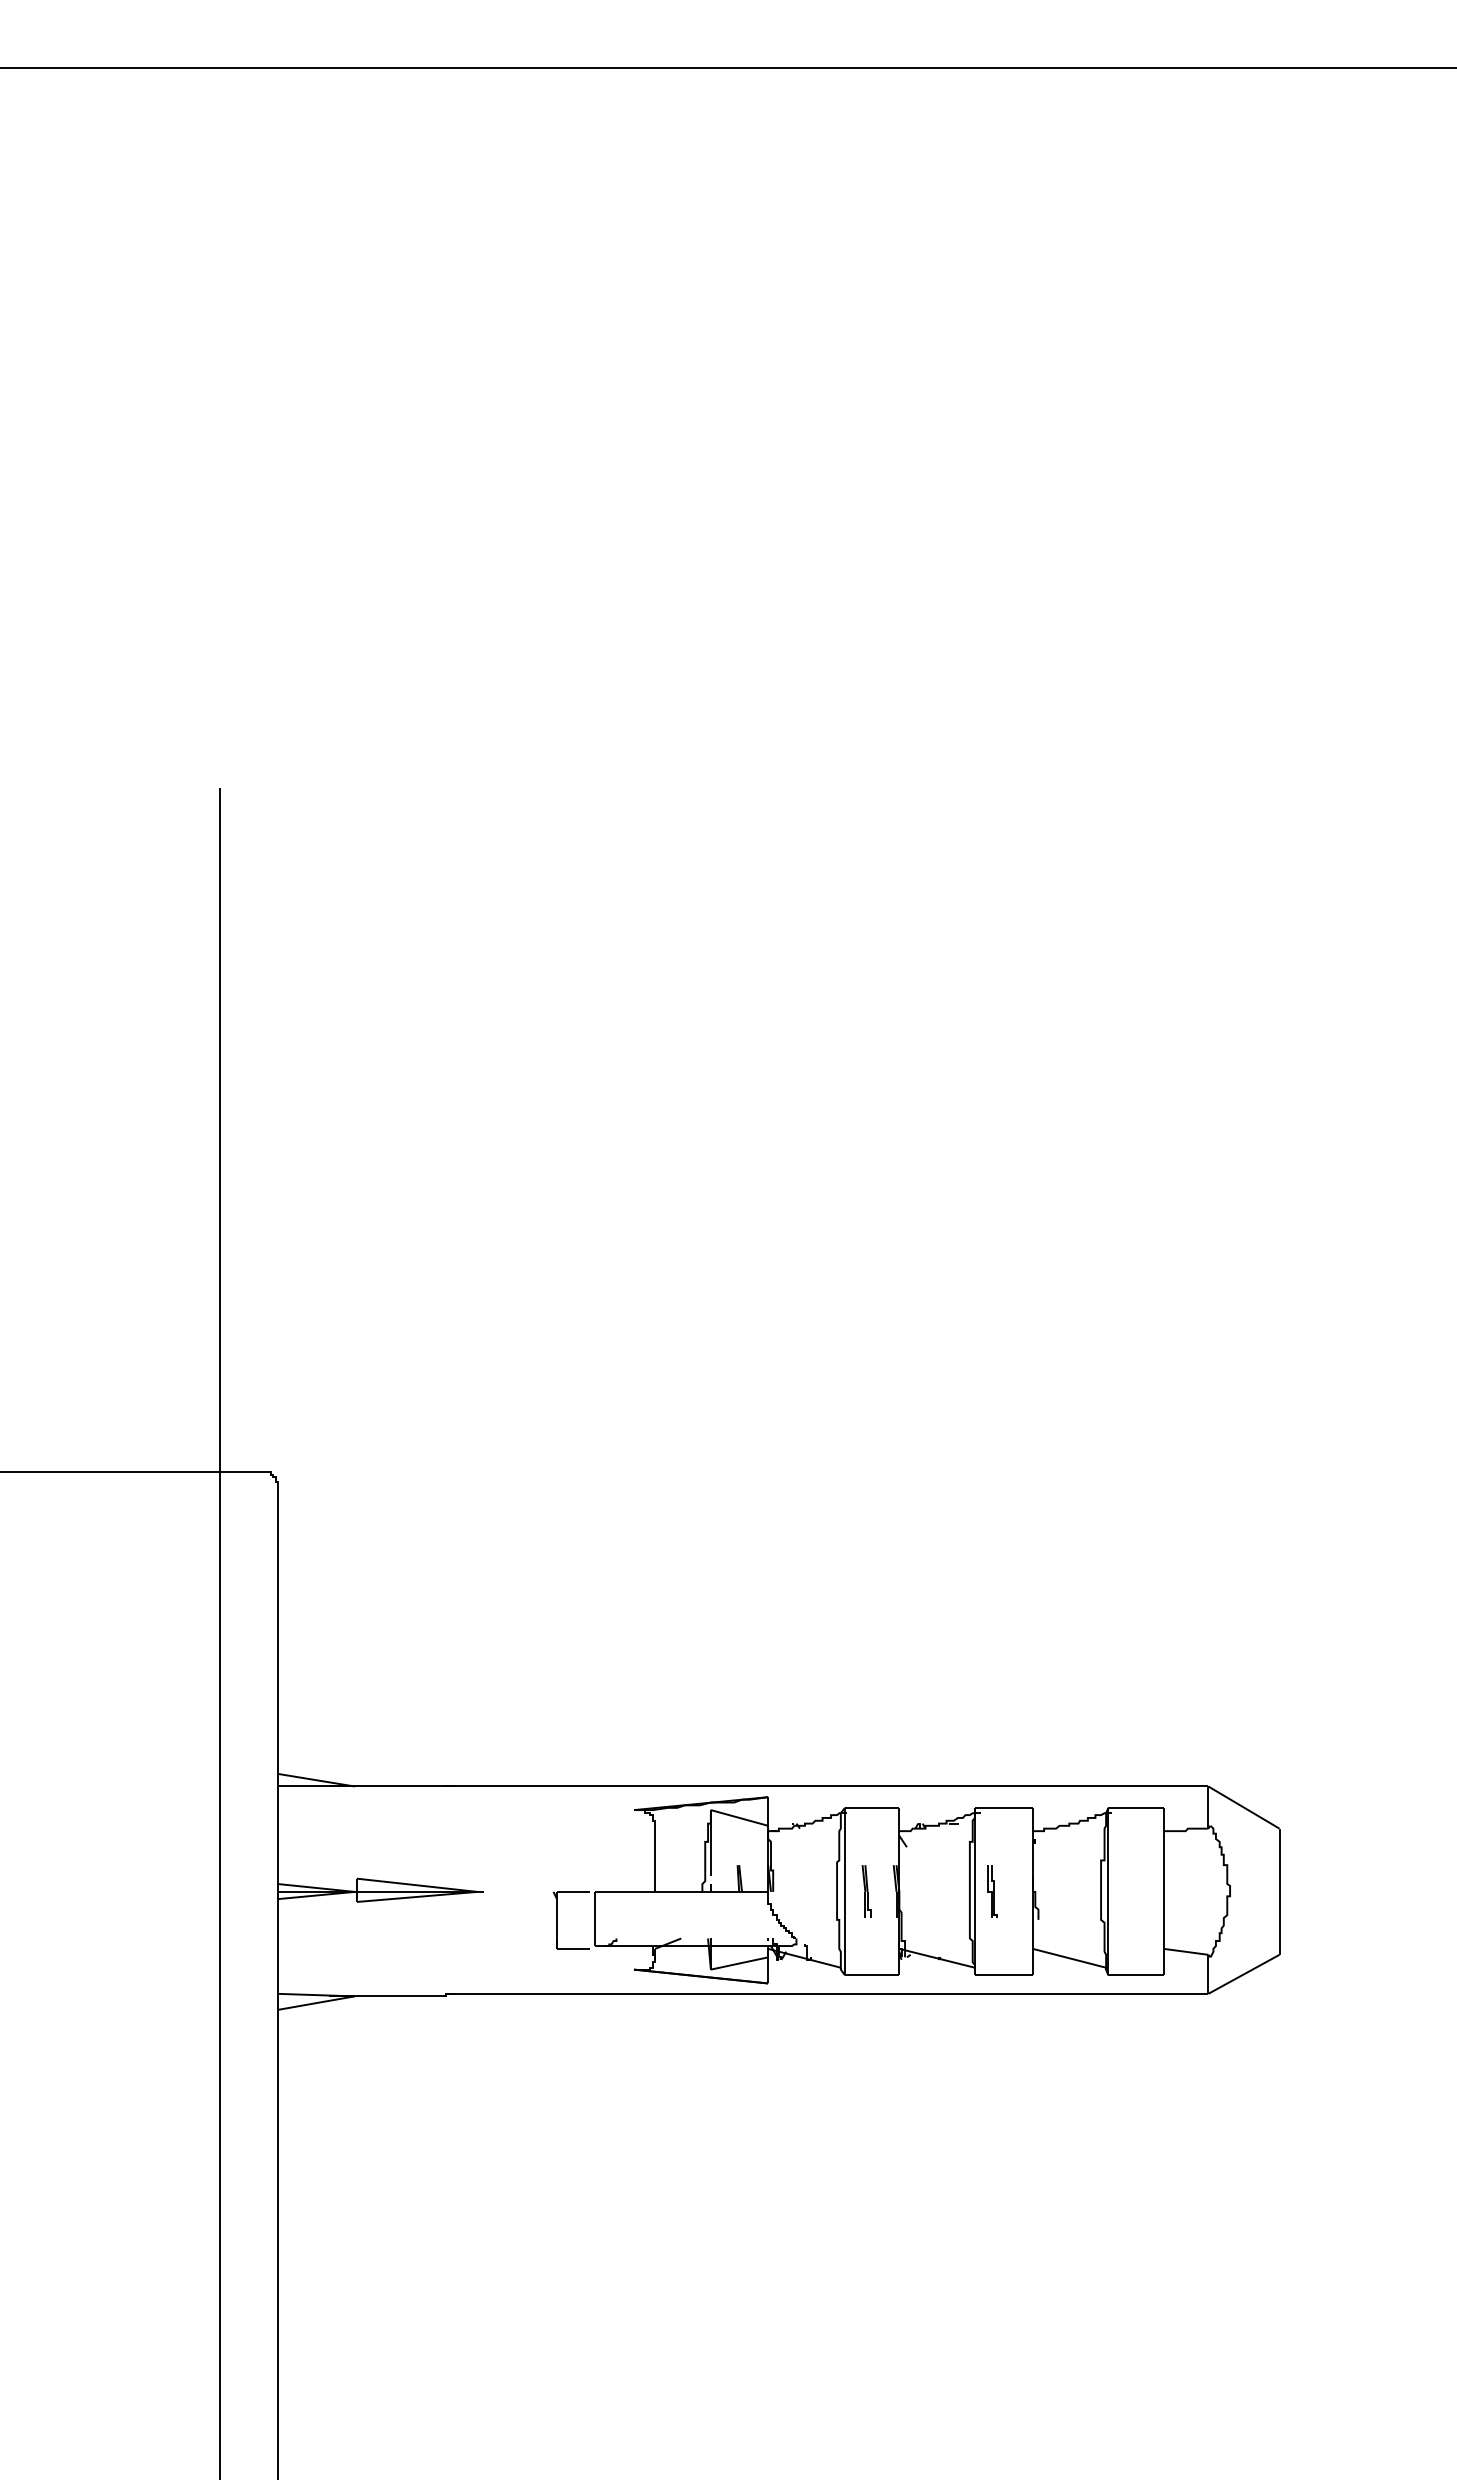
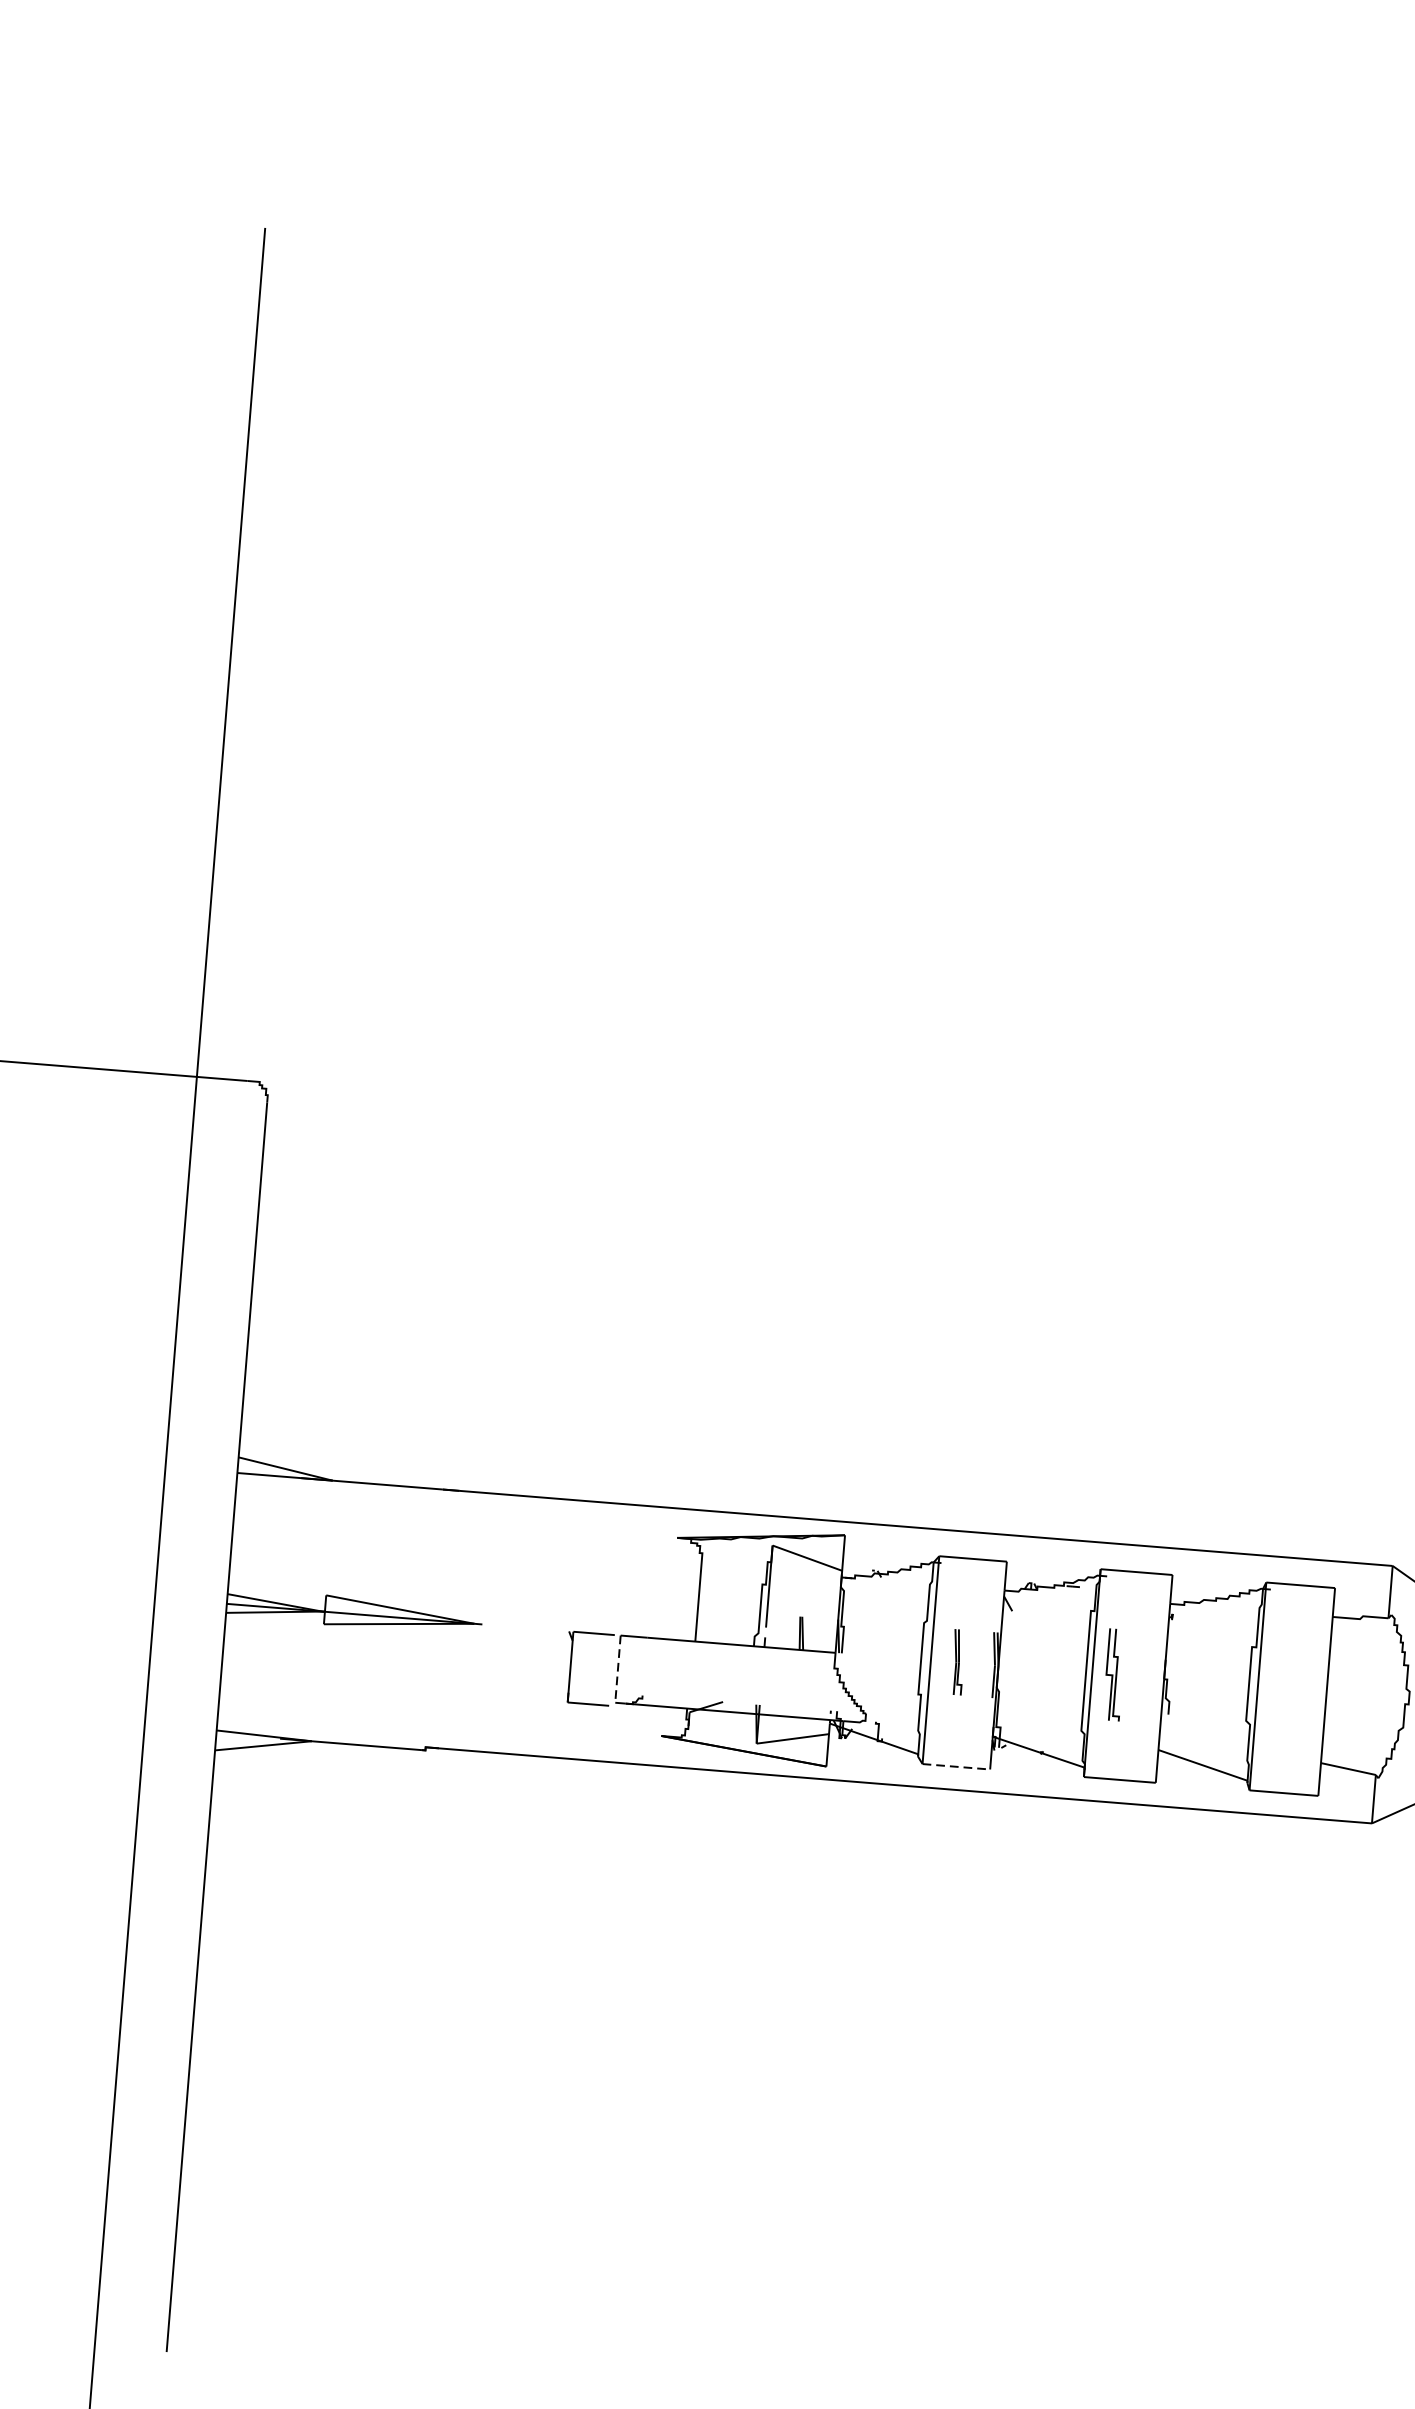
part: (992, 1891) -> (1114, 1674), size x1.4
line: (595, 1919) -> (618, 1669), solid -> dashed
line: (872, 1975) -> (956, 1767), solid -> dashed

